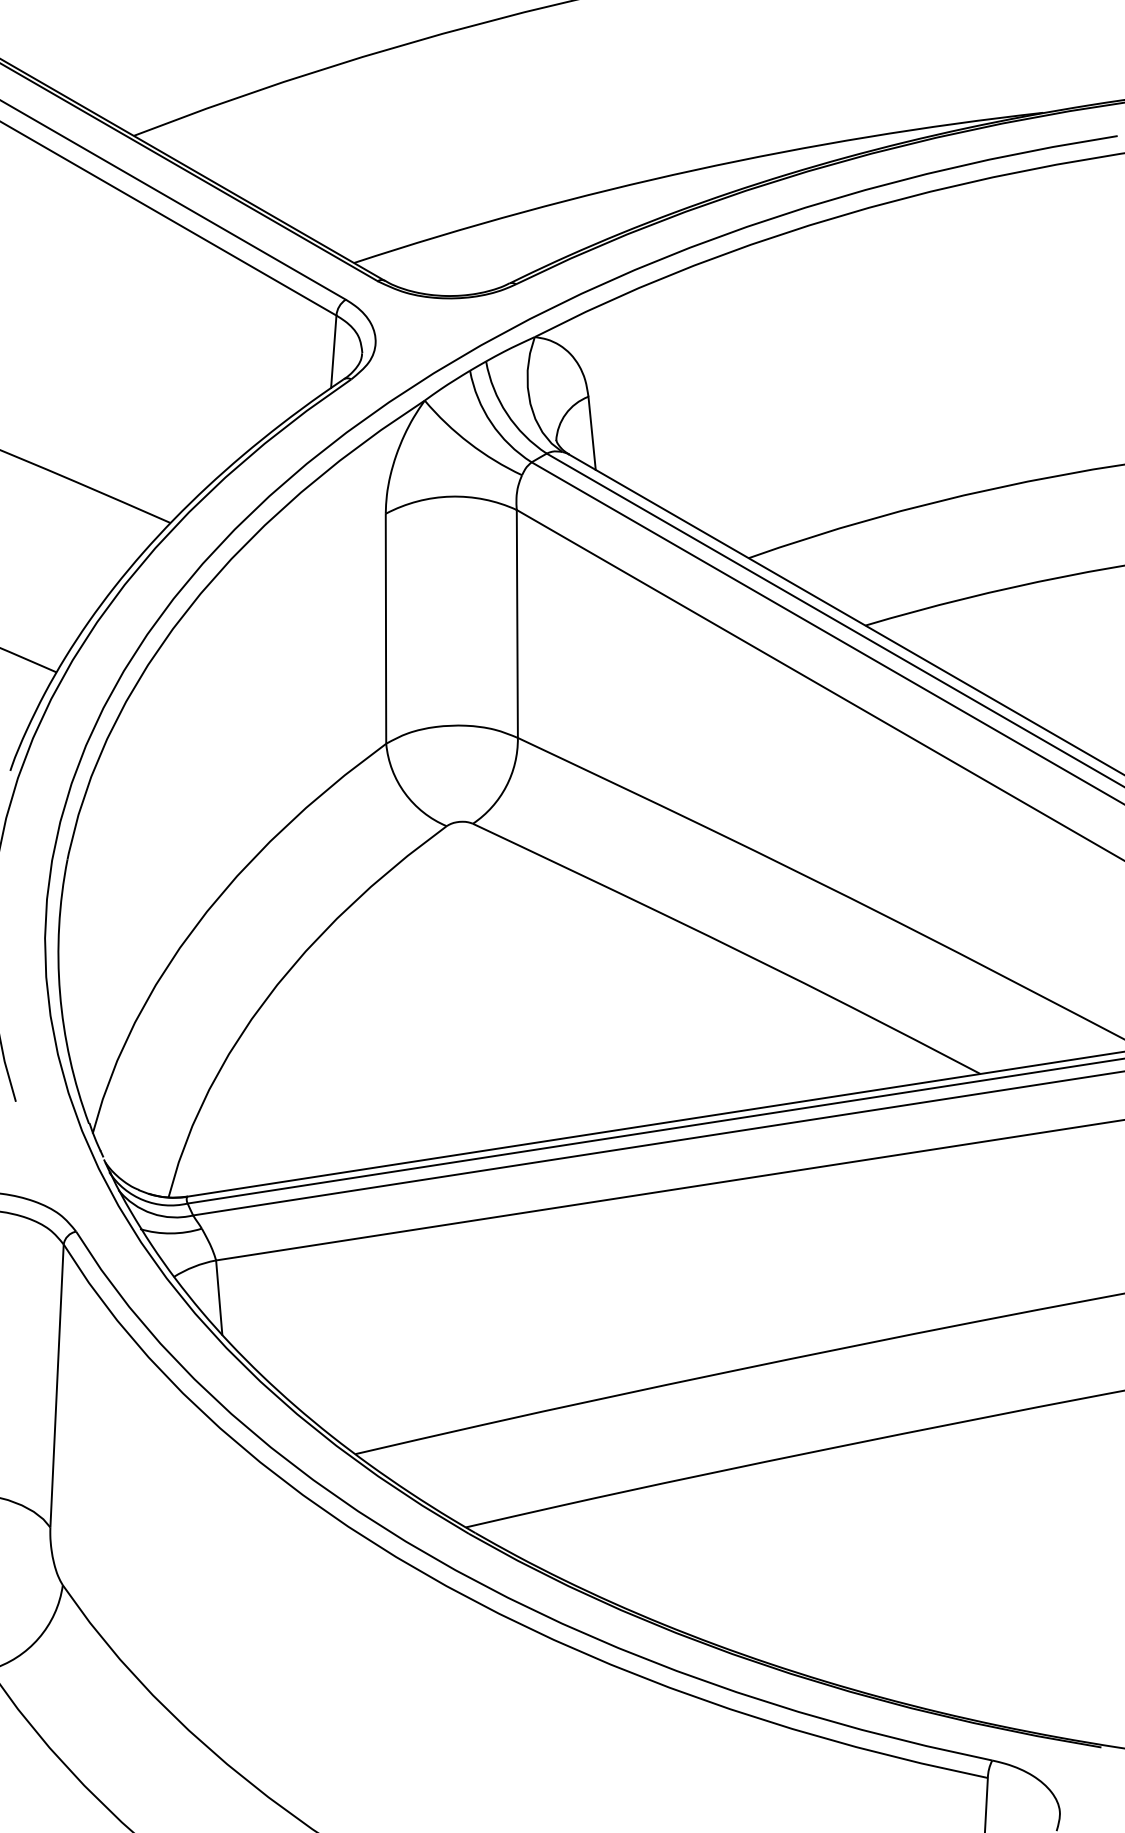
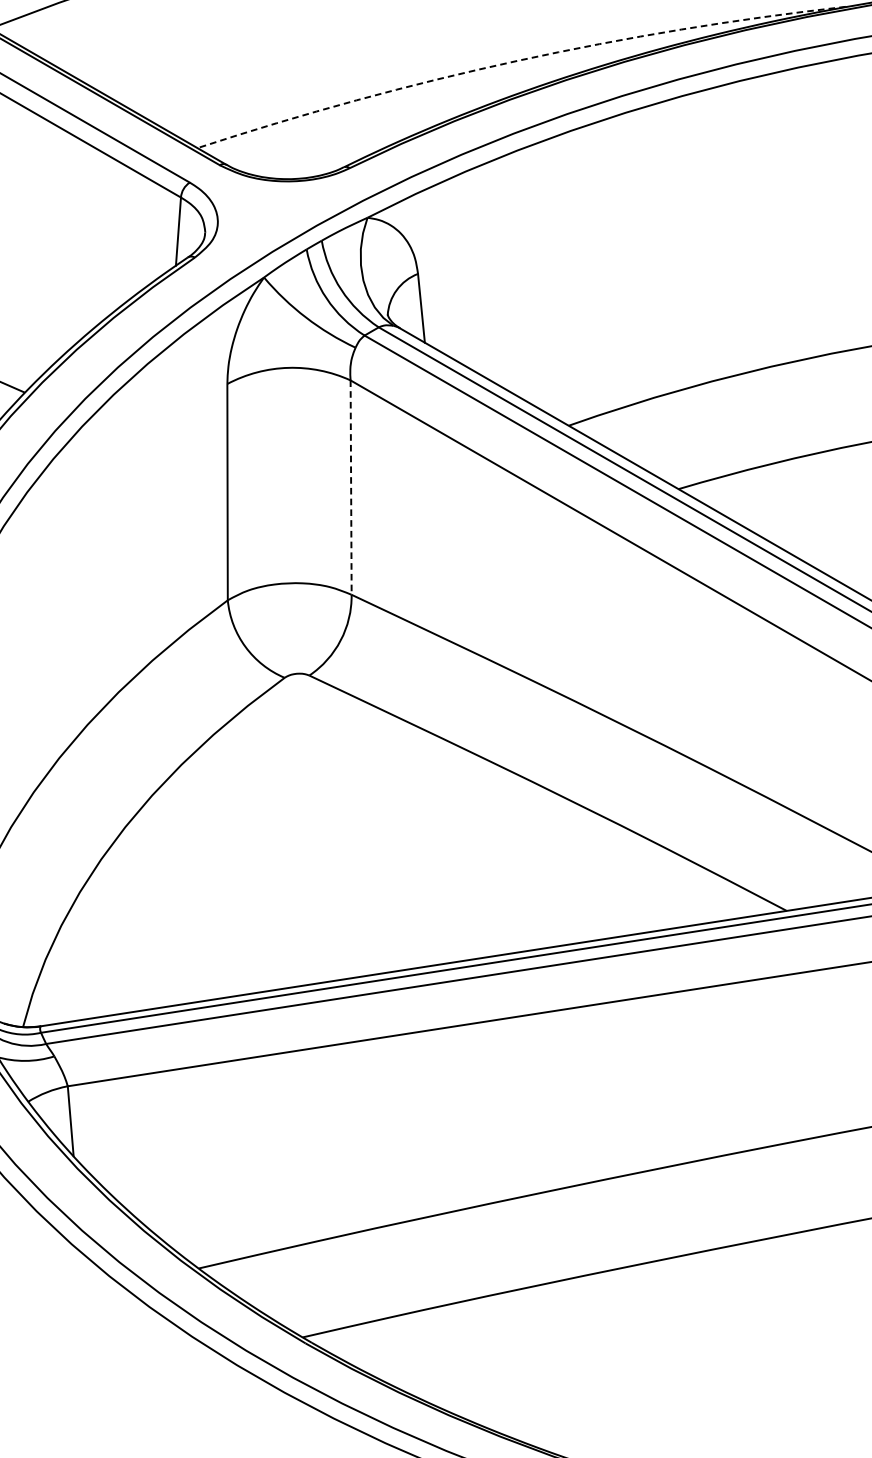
arc: (694, 170) -> (517, 61), solid -> dashed
line: (517, 623) -> (351, 487), solid -> dashed

